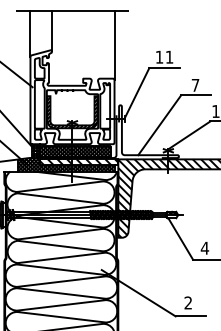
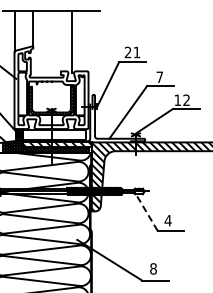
line: (114, 44) -> (71, 41), moved
text: (158, 56) -> (127, 51), 11 -> 21
hatch: (74, 151) -> (53, 135), removed
line: (180, 238) -> (146, 212), solid -> dashed
text: (188, 302) -> (153, 268), 2 -> 8

